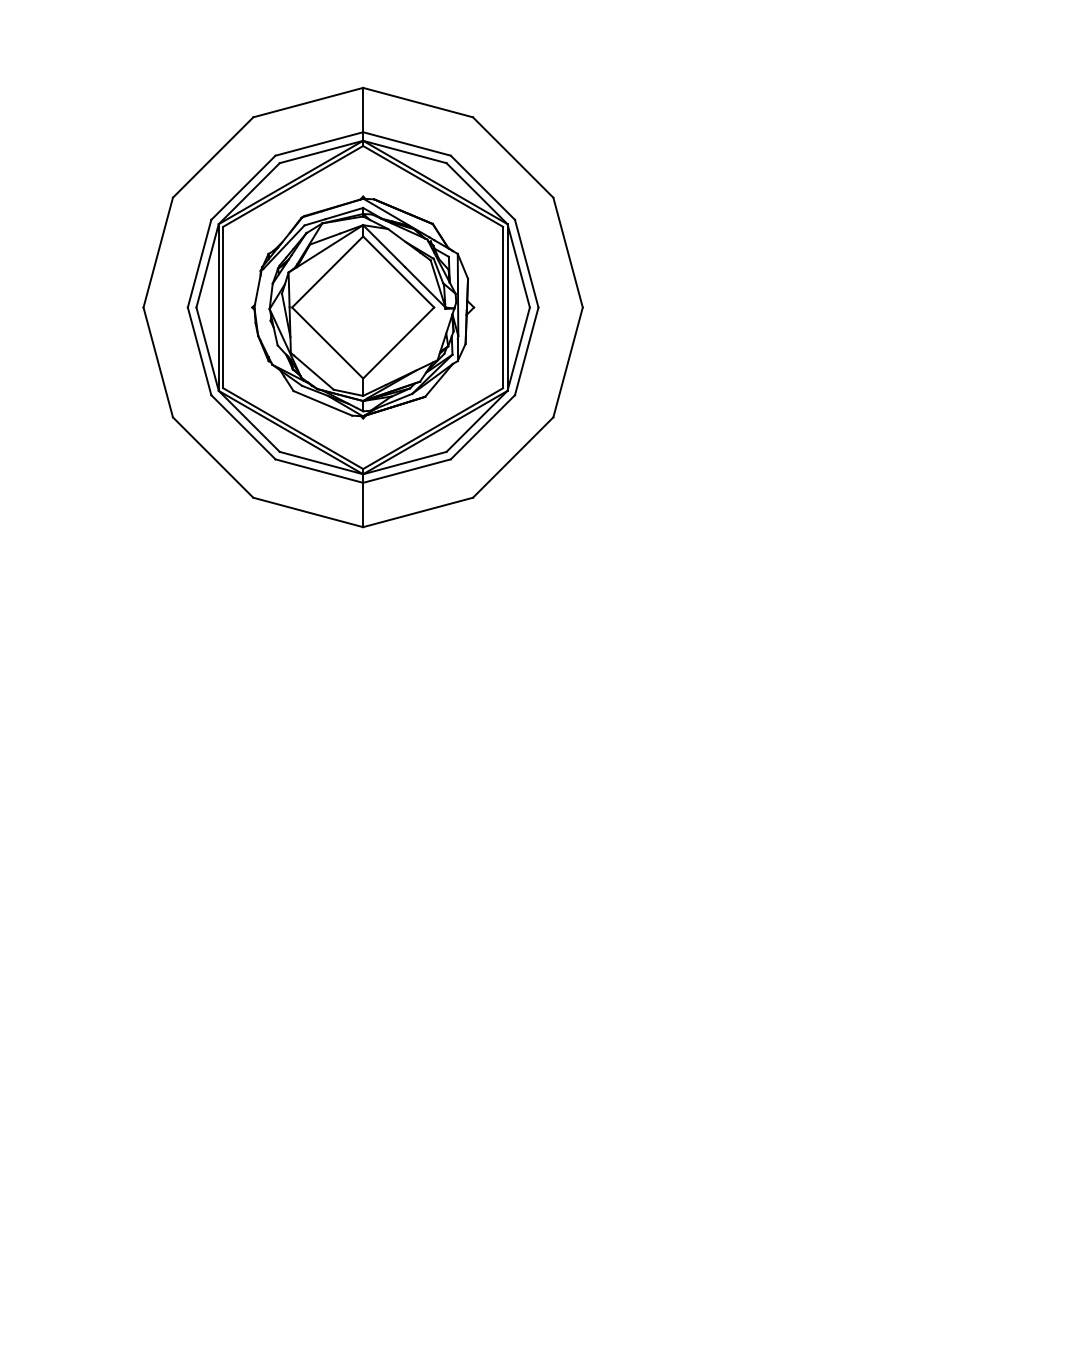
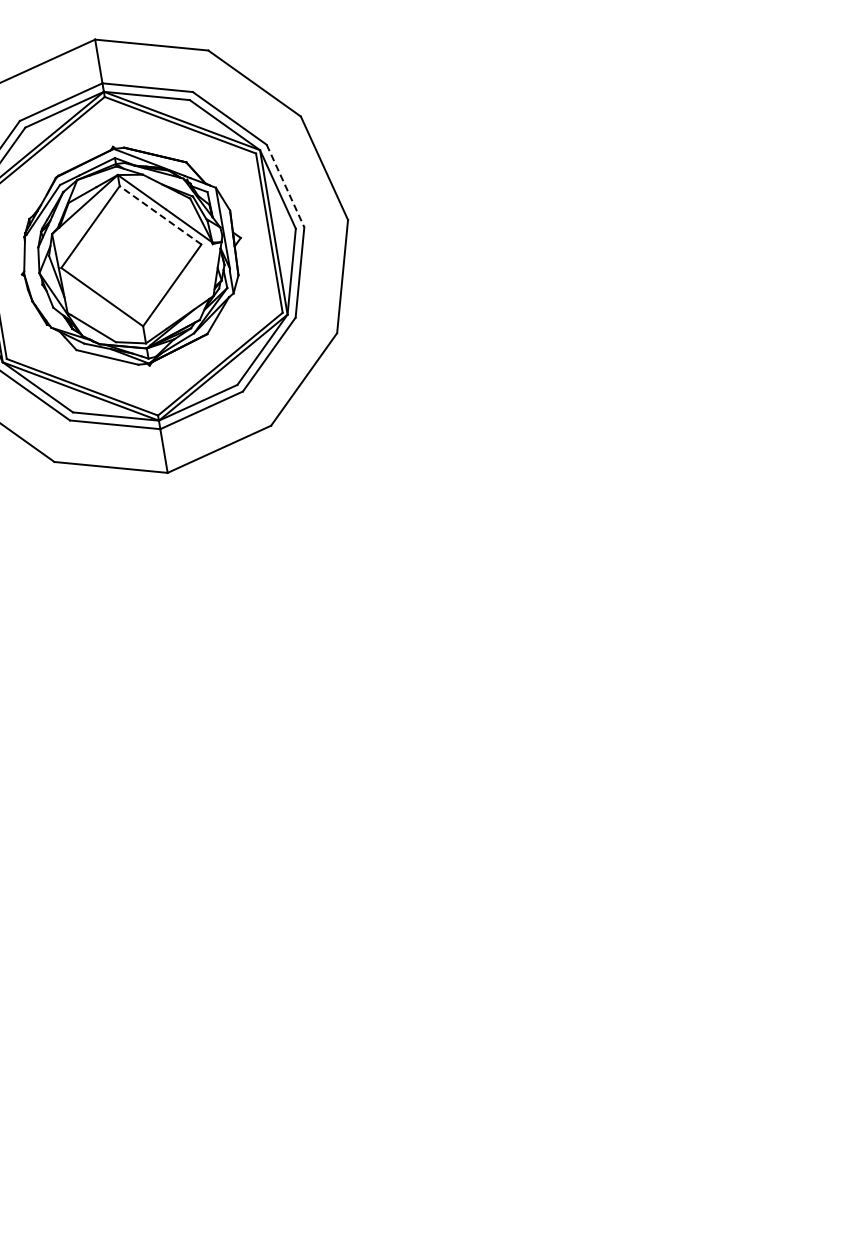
line: (526, 264) -> (285, 186), solid -> dashed
line: (398, 271) -> (160, 214), solid -> dashed

